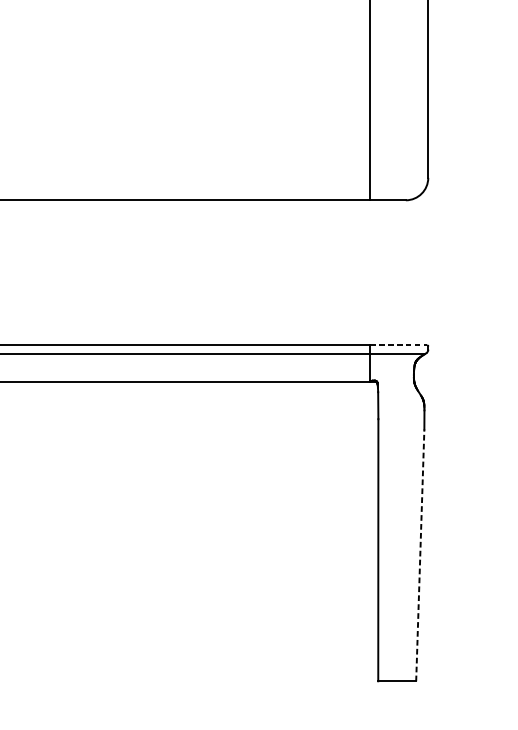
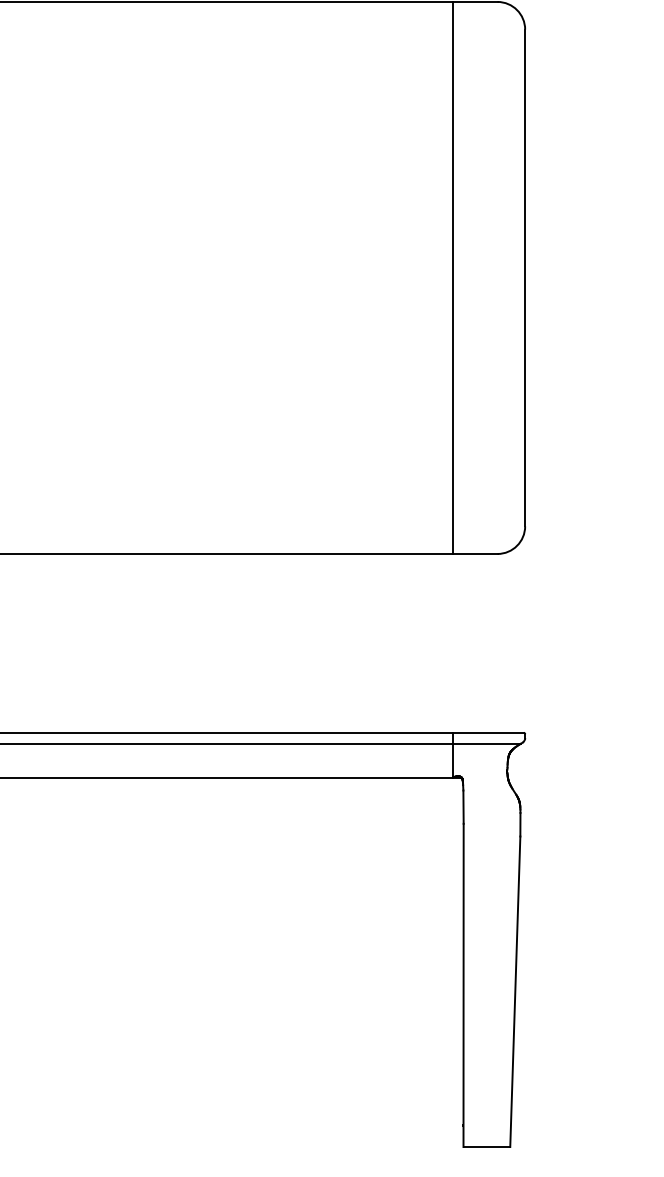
line: (399, 345) -> (489, 732), dashed -> solid
line: (420, 555) -> (515, 991), dashed -> solid

